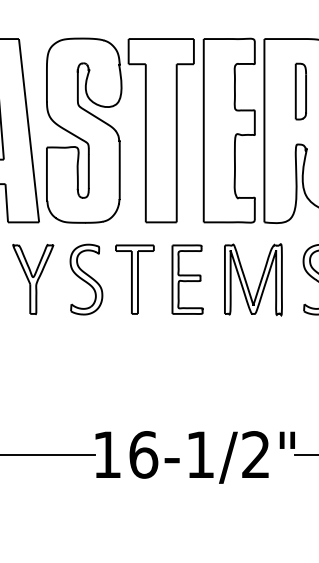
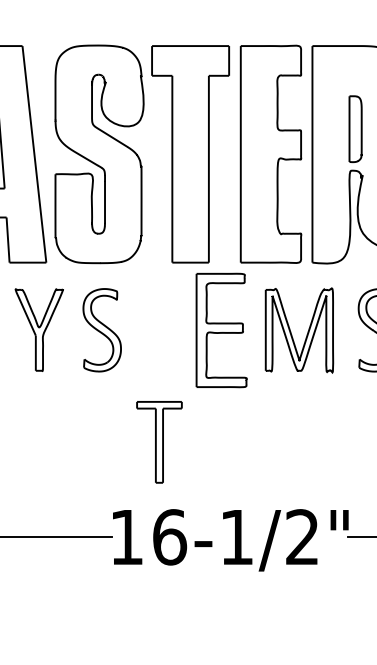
part: (300, 91) -> (355, 129), moved
part: (187, 278) -> (221, 329), size x1.4
part: (134, 279) -> (159, 442), moved

